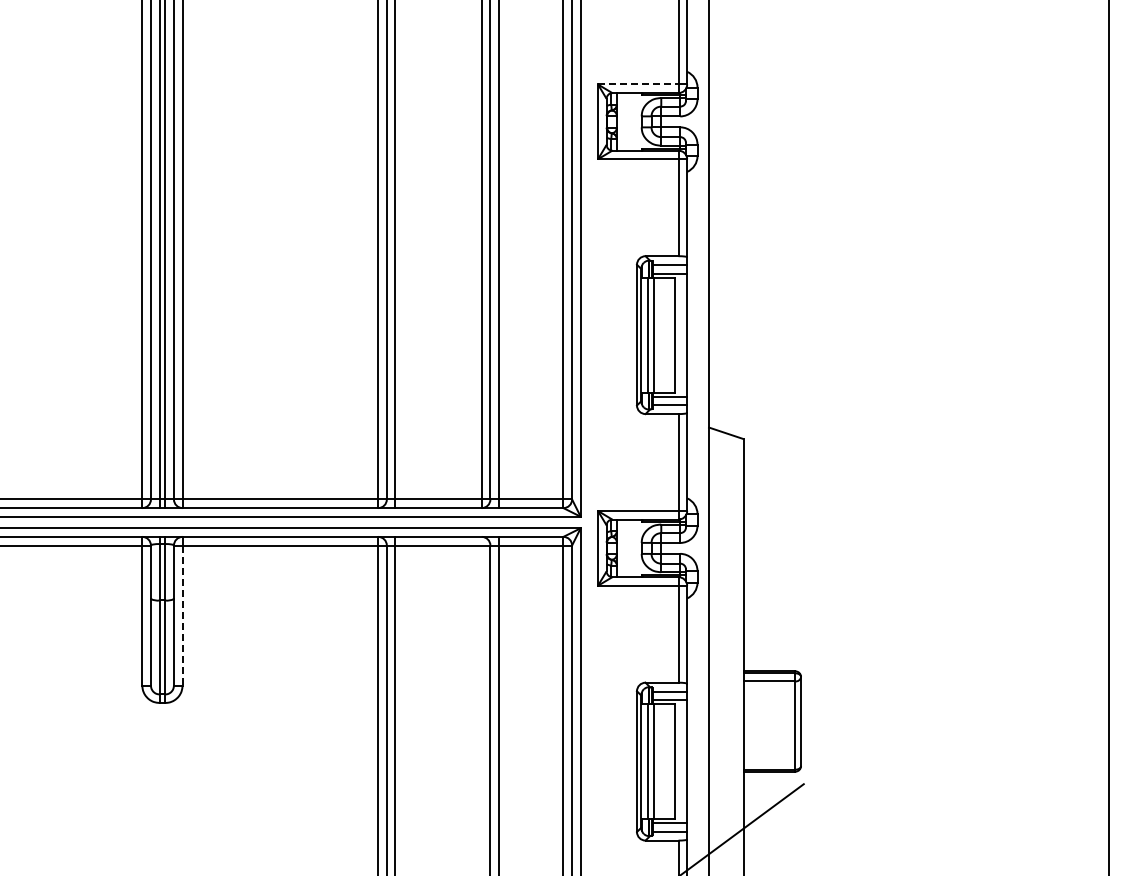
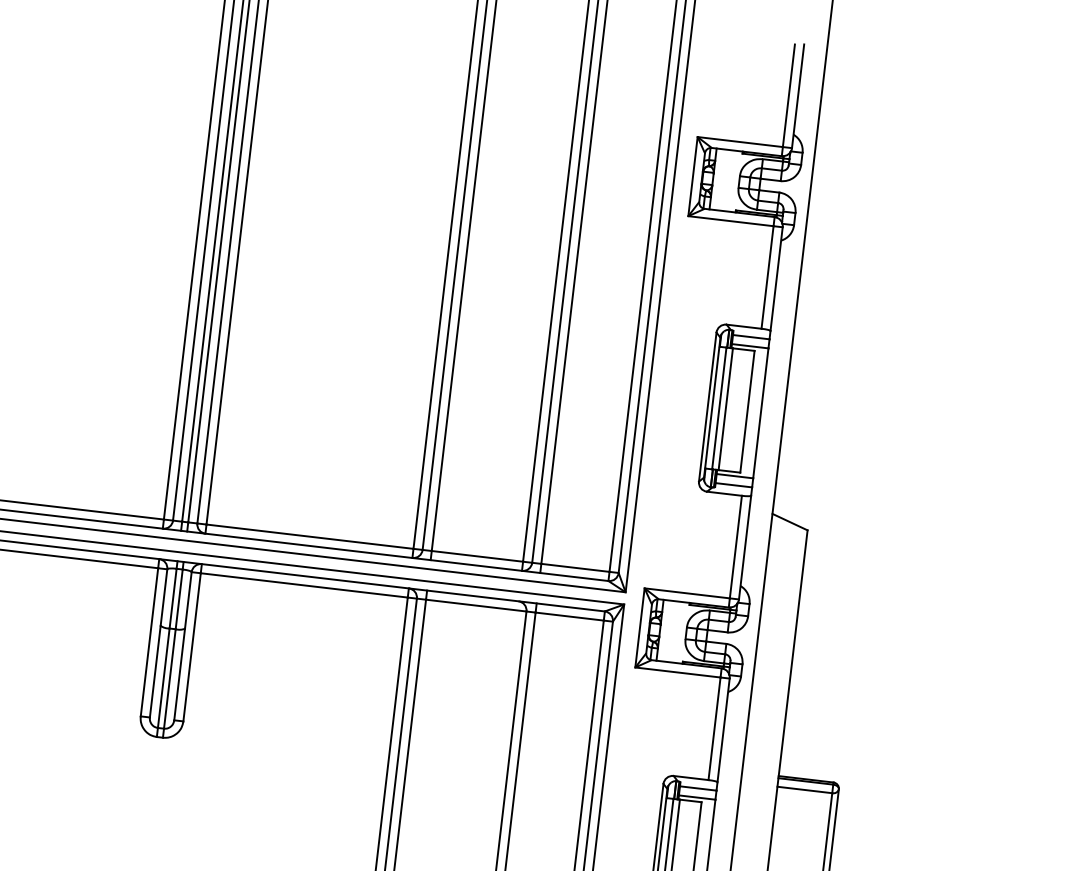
line: (638, 84) -> (740, 142), dashed -> solid
line: (182, 616) -> (191, 648), dashed -> solid

